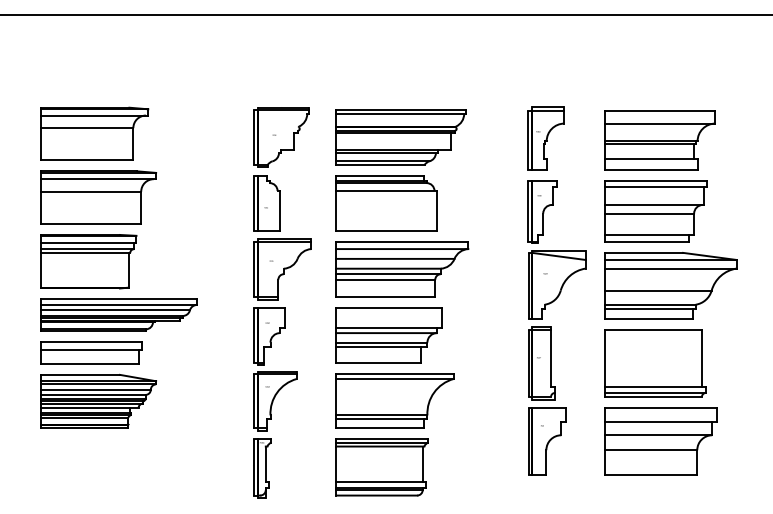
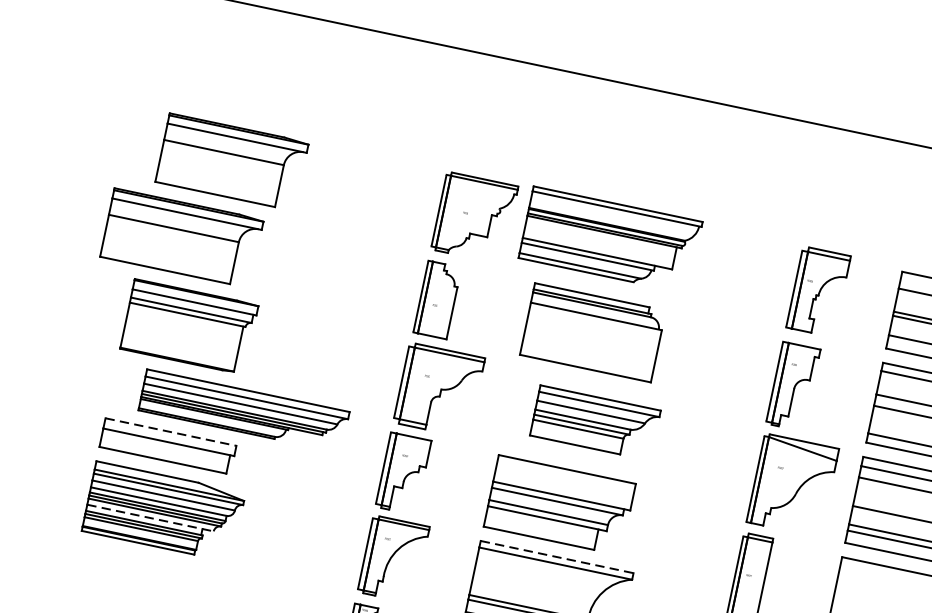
part: (400, 137) -> (609, 239), moved
part: (98, 197) -> (181, 237), moved
part: (402, 269) -> (595, 423), size x0.7
part: (118, 314) -> (243, 410), moved
line: (92, 341) -> (172, 431), solid -> dashed
line: (395, 373) -> (557, 556), solid -> dashed
line: (89, 408) -> (149, 518), solid -> dashed

